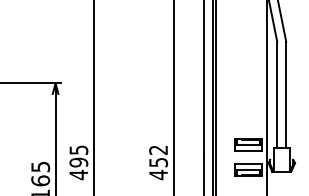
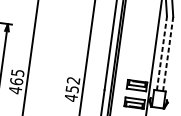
line: (277, 95) -> (162, 53), solid -> dashed
line: (286, 95) -> (168, 54), solid -> dashed
text: (78, 162) -> (16, 81), 495 -> 465

